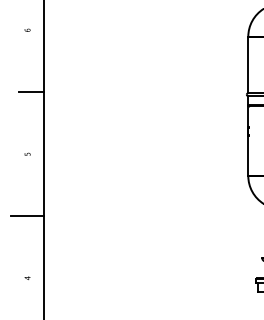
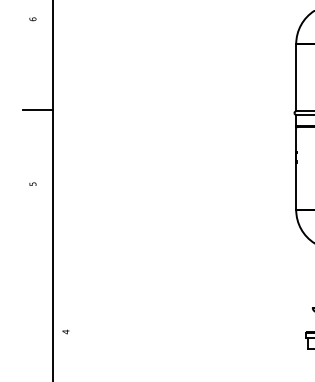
text: (27, 30) -> (32, 19), moved
line: (27, 216) -> (32, 258), removed
text: (27, 277) -> (65, 331), moved

